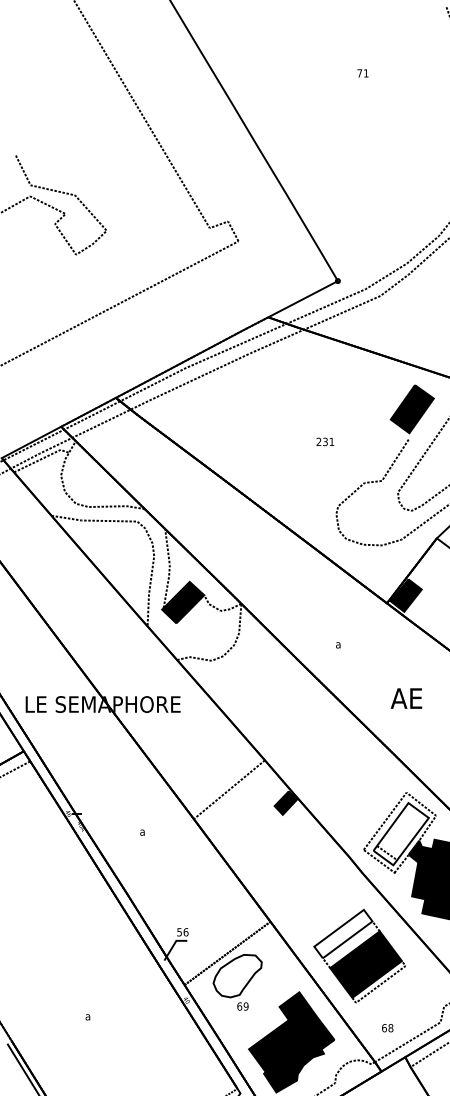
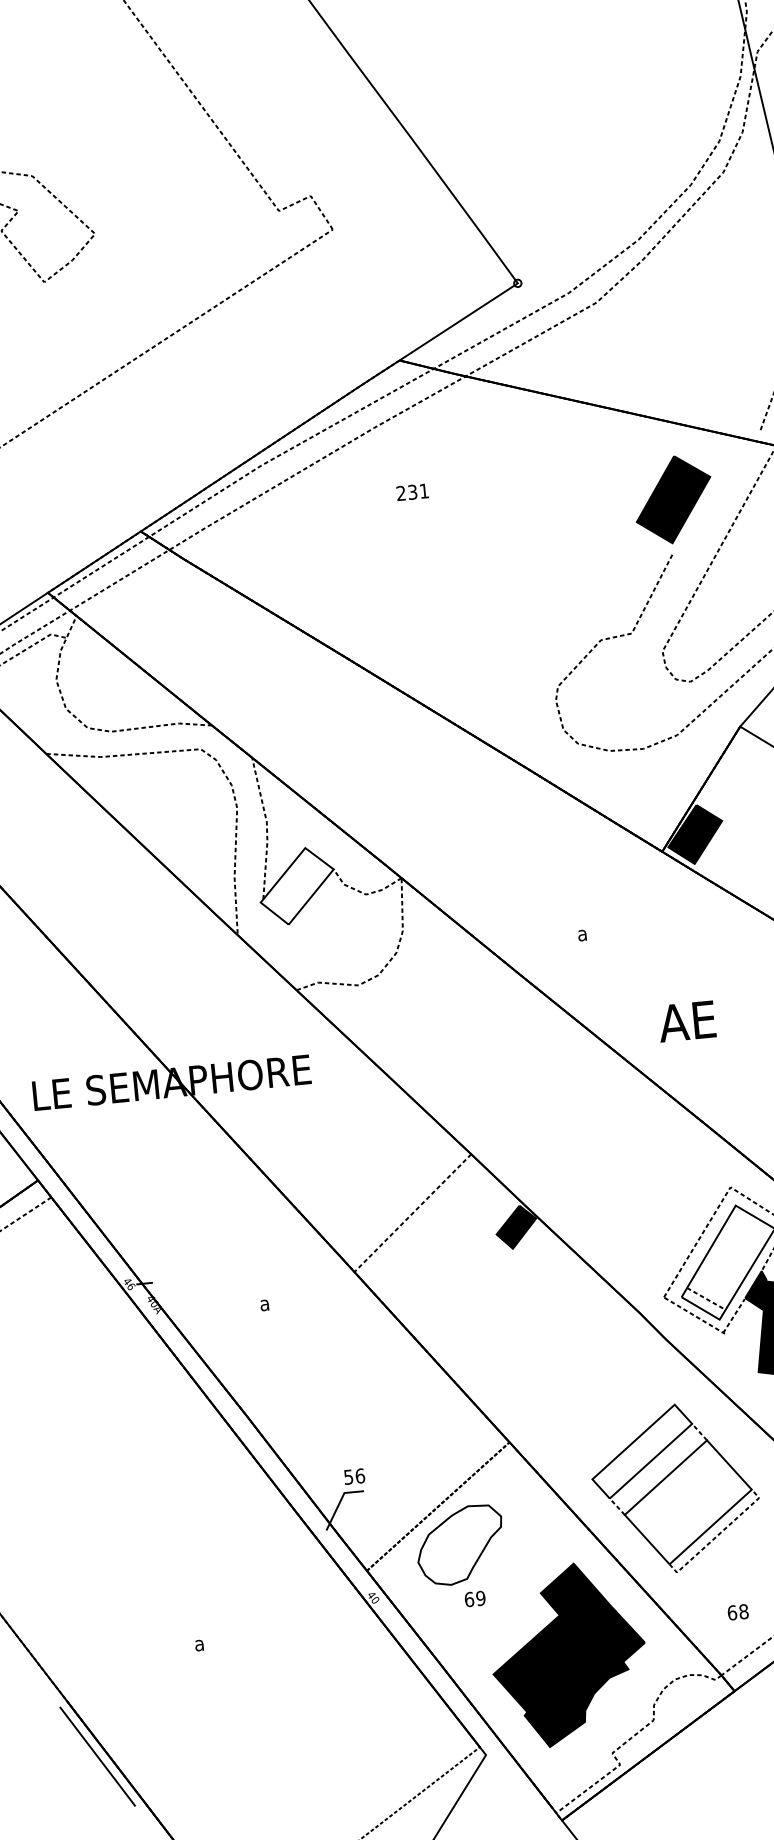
text: (325, 441) -> (412, 491), moved
fill: (183, 602) -> (297, 885), removed
text: (406, 698) -> (687, 1021), moved
fill: (365, 964) -> (687, 1502), removed

